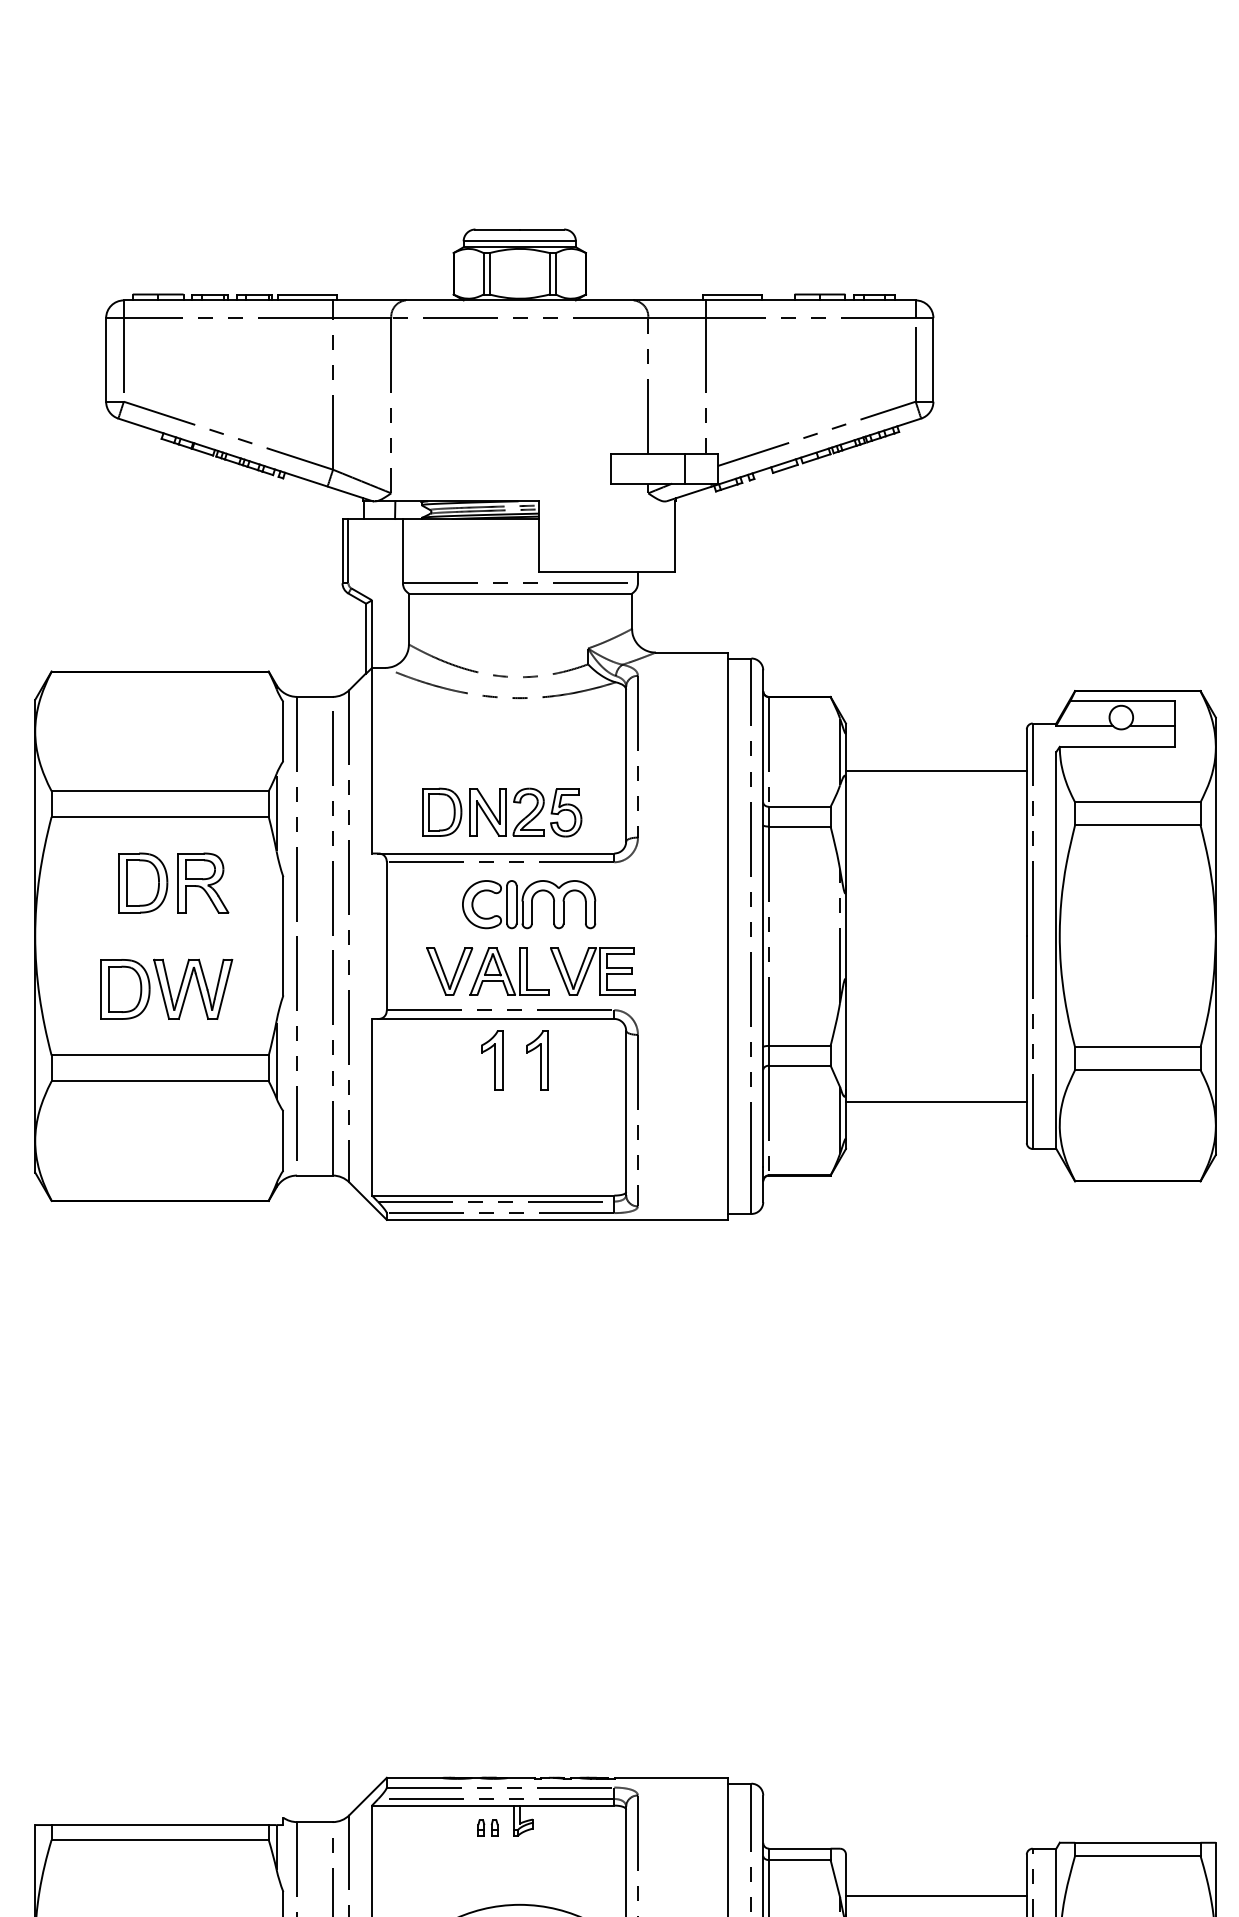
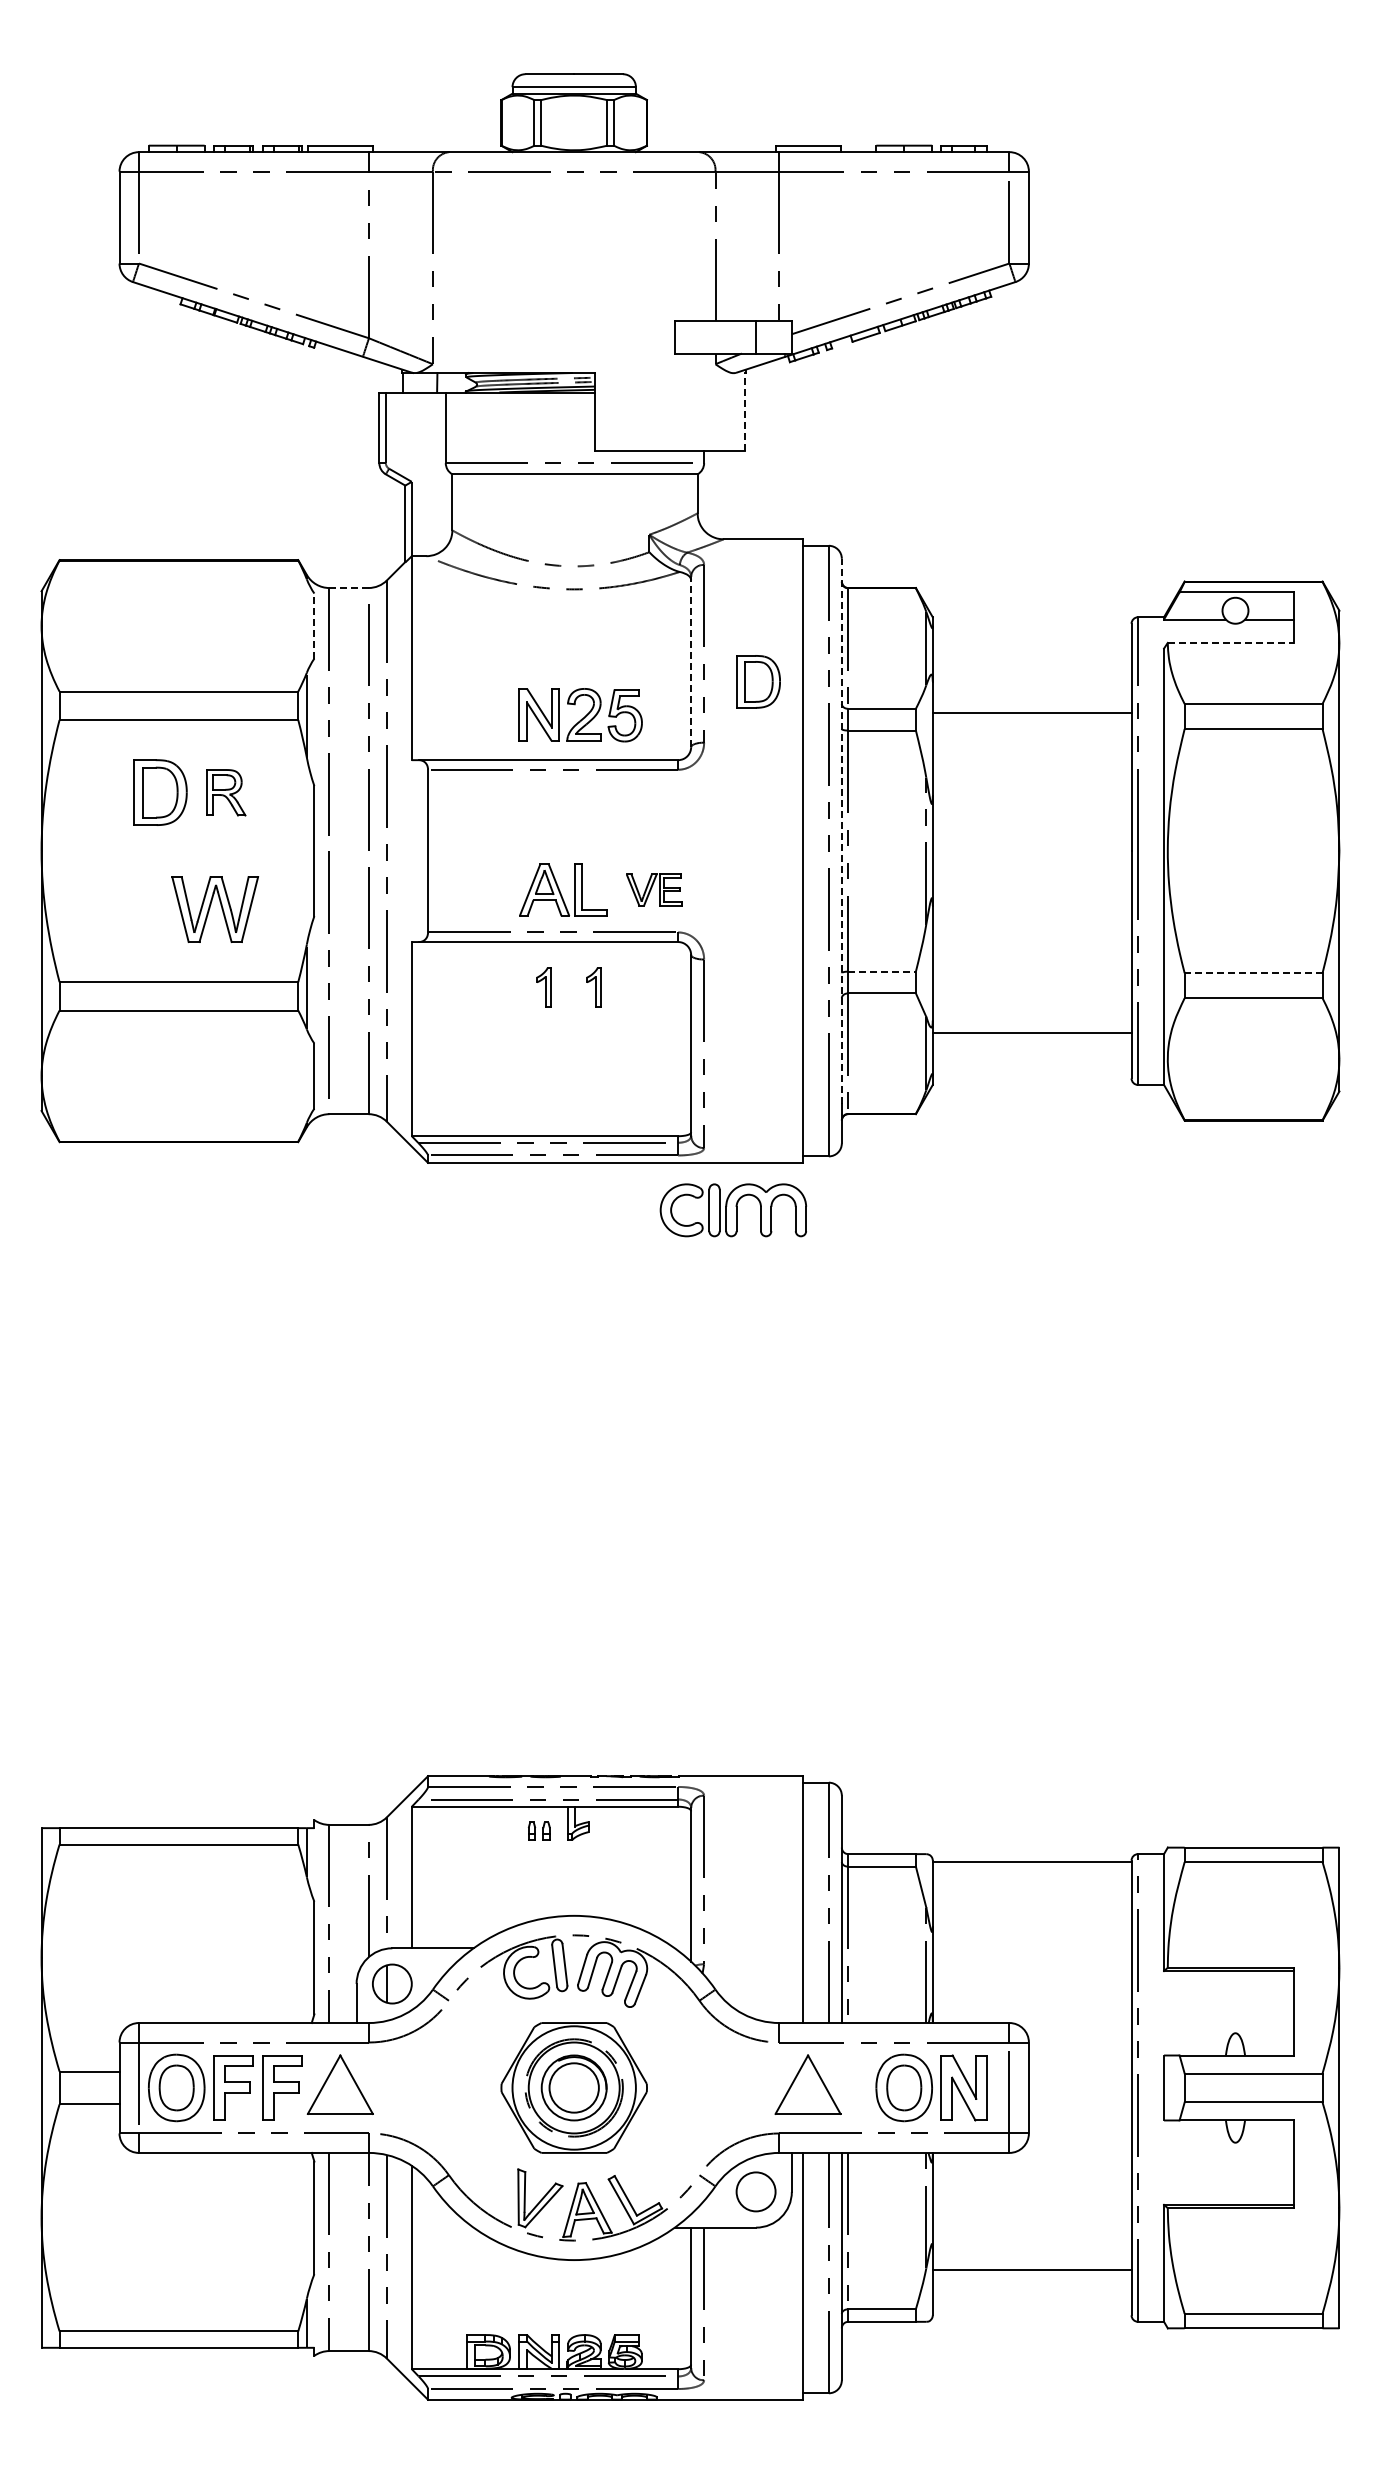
line: (674, 536) -> (744, 411), solid -> dashed
line: (314, 697) -> (348, 588), solid -> dashed
line: (283, 731) -> (314, 626), solid -> dashed
line: (1117, 746) -> (1231, 642), solid -> dashed
line: (626, 763) -> (691, 661), solid -> dashed
line: (935, 771) -> (1031, 713), moved
part: (441, 811) -> (758, 681), moved
part: (202, 882) -> (225, 792), size x0.7
part: (529, 904) -> (733, 1210), moved
line: (762, 918) -> (841, 831), solid -> dashed
part: (449, 971) -> (496, 889), removed
part: (592, 971) -> (654, 889), size x0.6
part: (125, 989) -> (140, 909), removed
line: (800, 1045) -> (882, 971), solid -> dashed
line: (1137, 1047) -> (1253, 973), solid -> dashed
part: (491, 1060) -> (543, 987), size x0.6
part: (537, 1060) -> (593, 987), size x0.6
line: (935, 1896) -> (1031, 1862), moved

